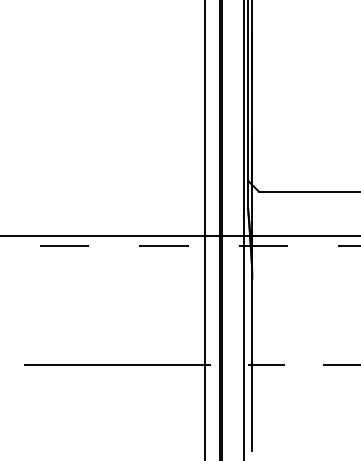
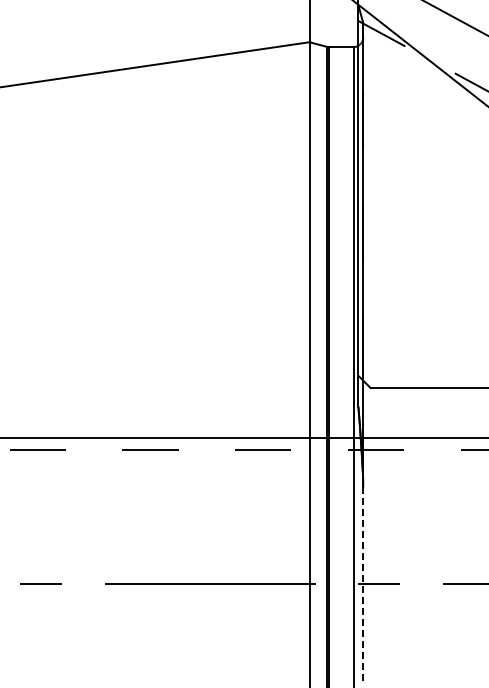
line: (252, 365) -> (363, 584), solid -> dashed

